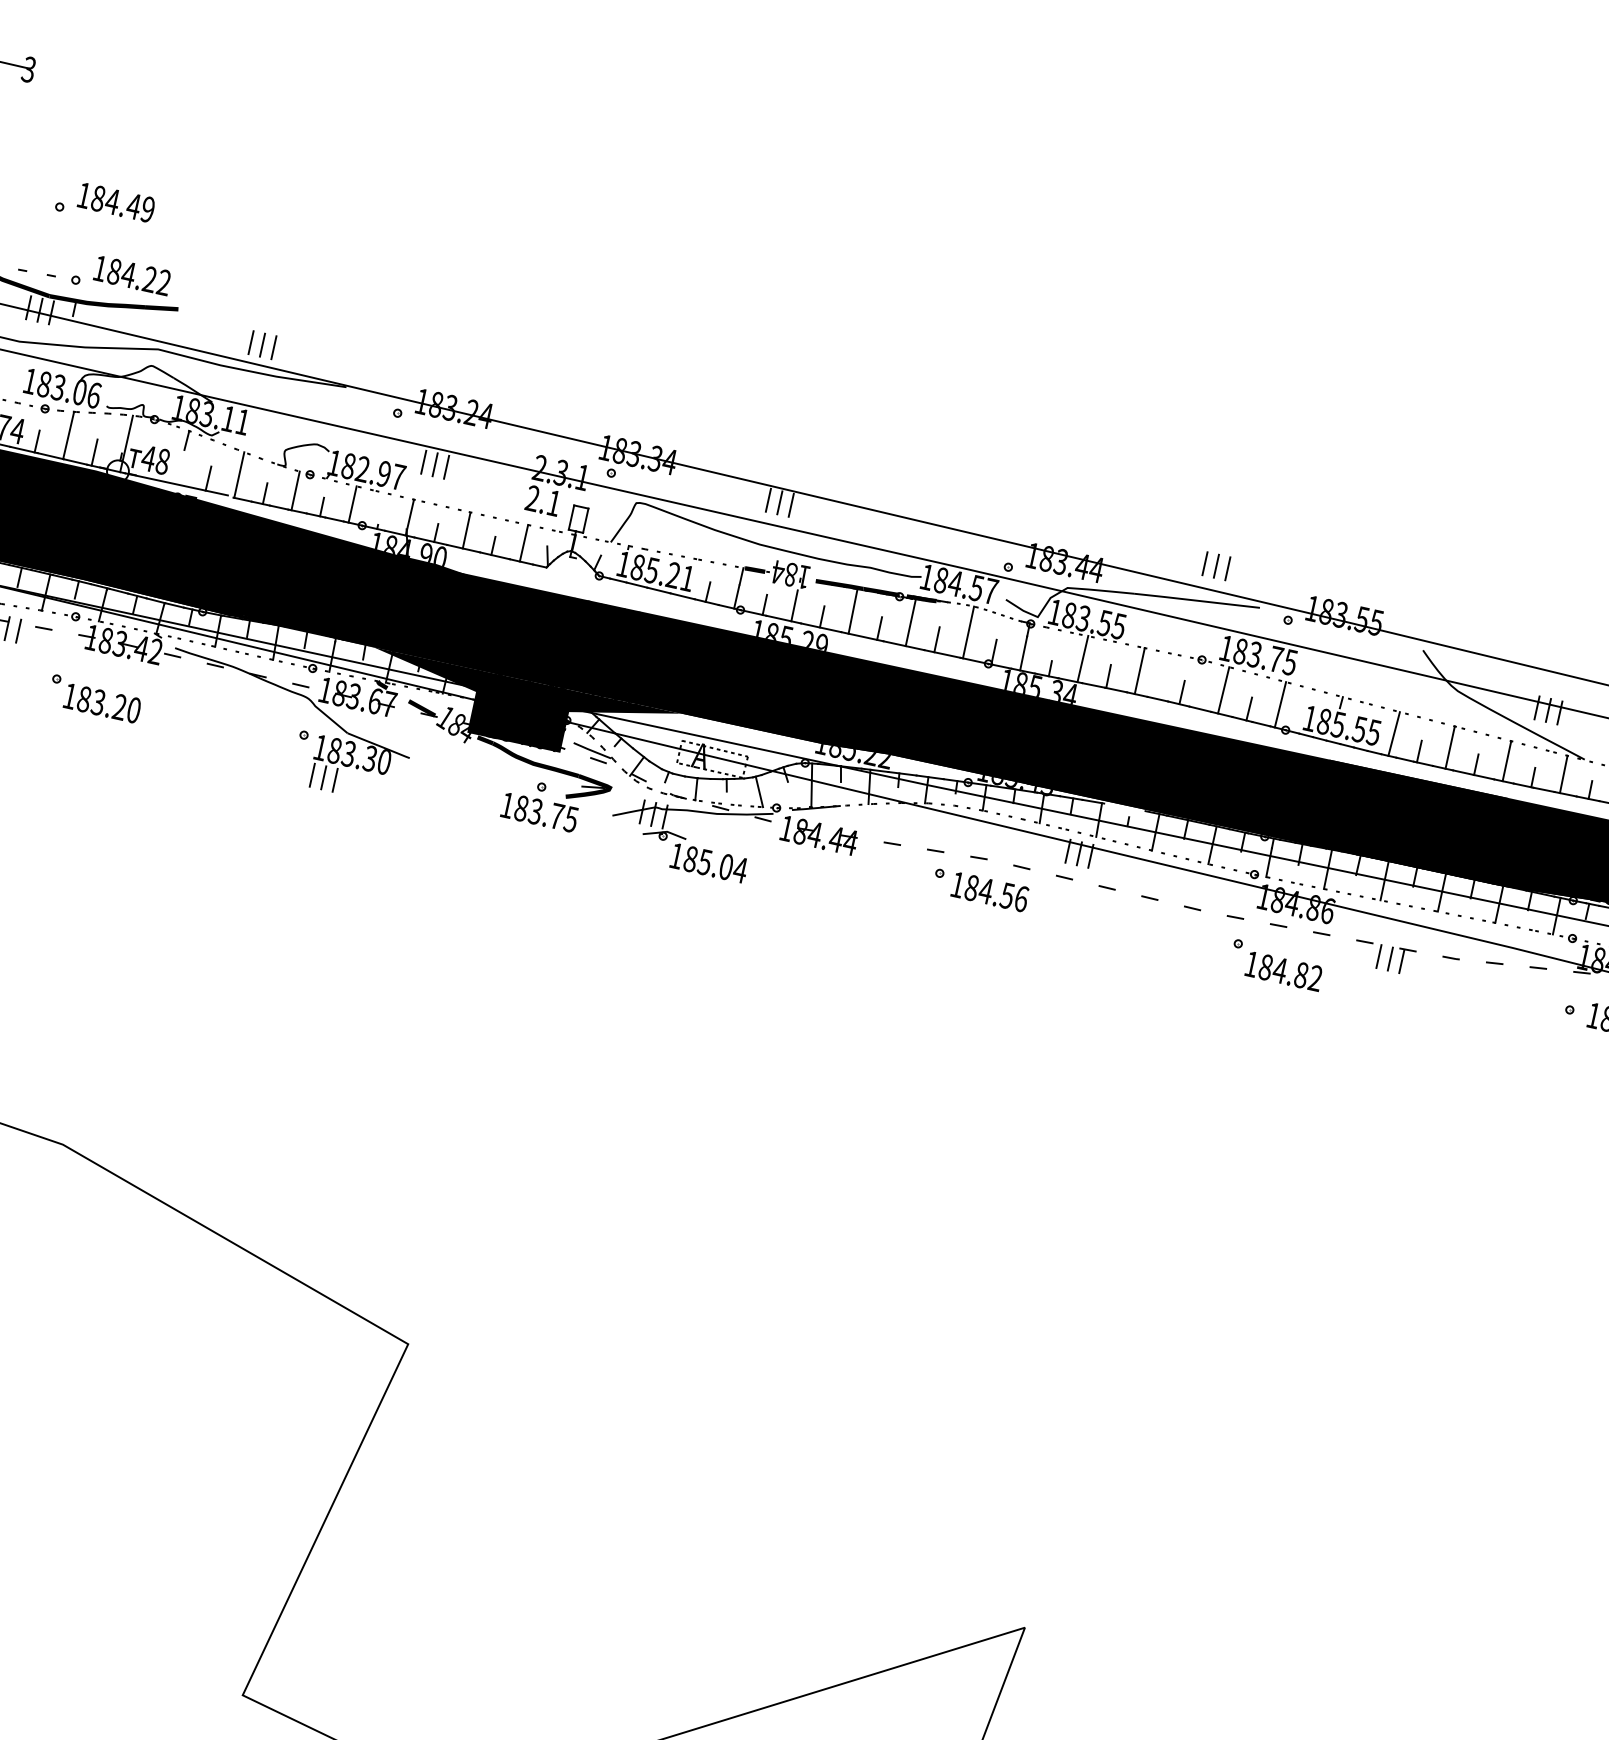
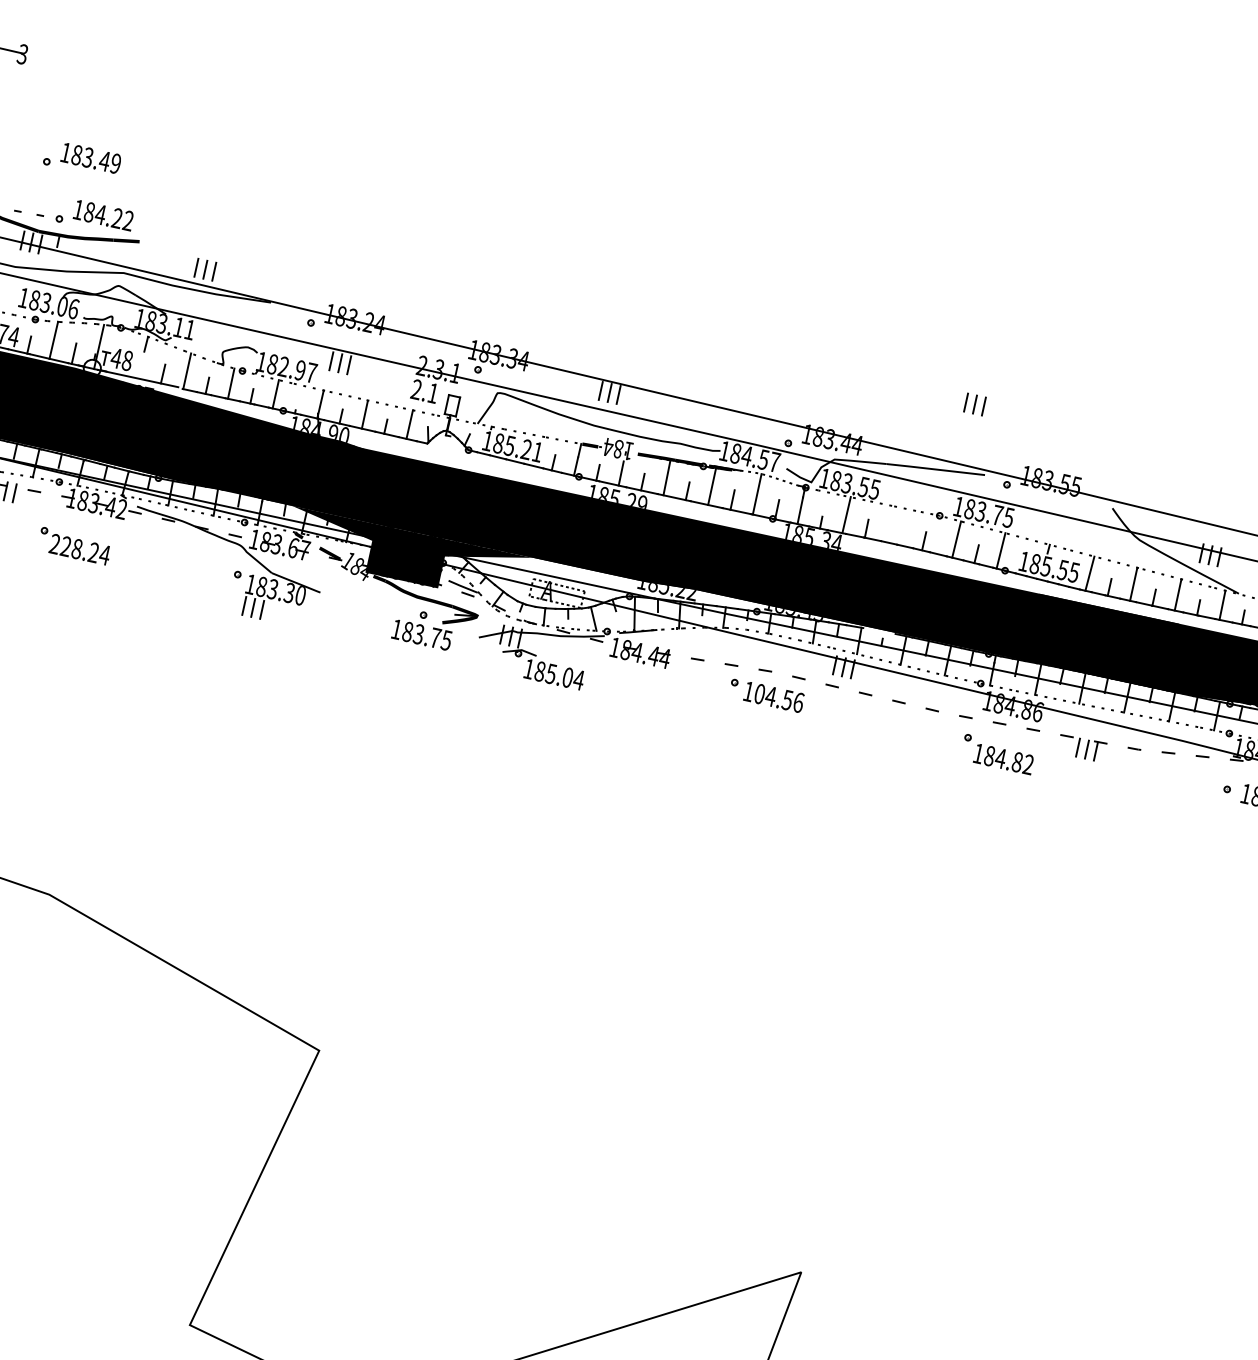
text: (111, 201) -> (87, 157), 184.49 -> 183.49
part: (1215, 566) -> (974, 404), moved
line: (1140, 671) -> (891, 524), removed
text: (101, 703) -> (79, 549), 183.20 -> 228.24
text: (971, 888) -> (759, 694), 184.56 -> 104.56

